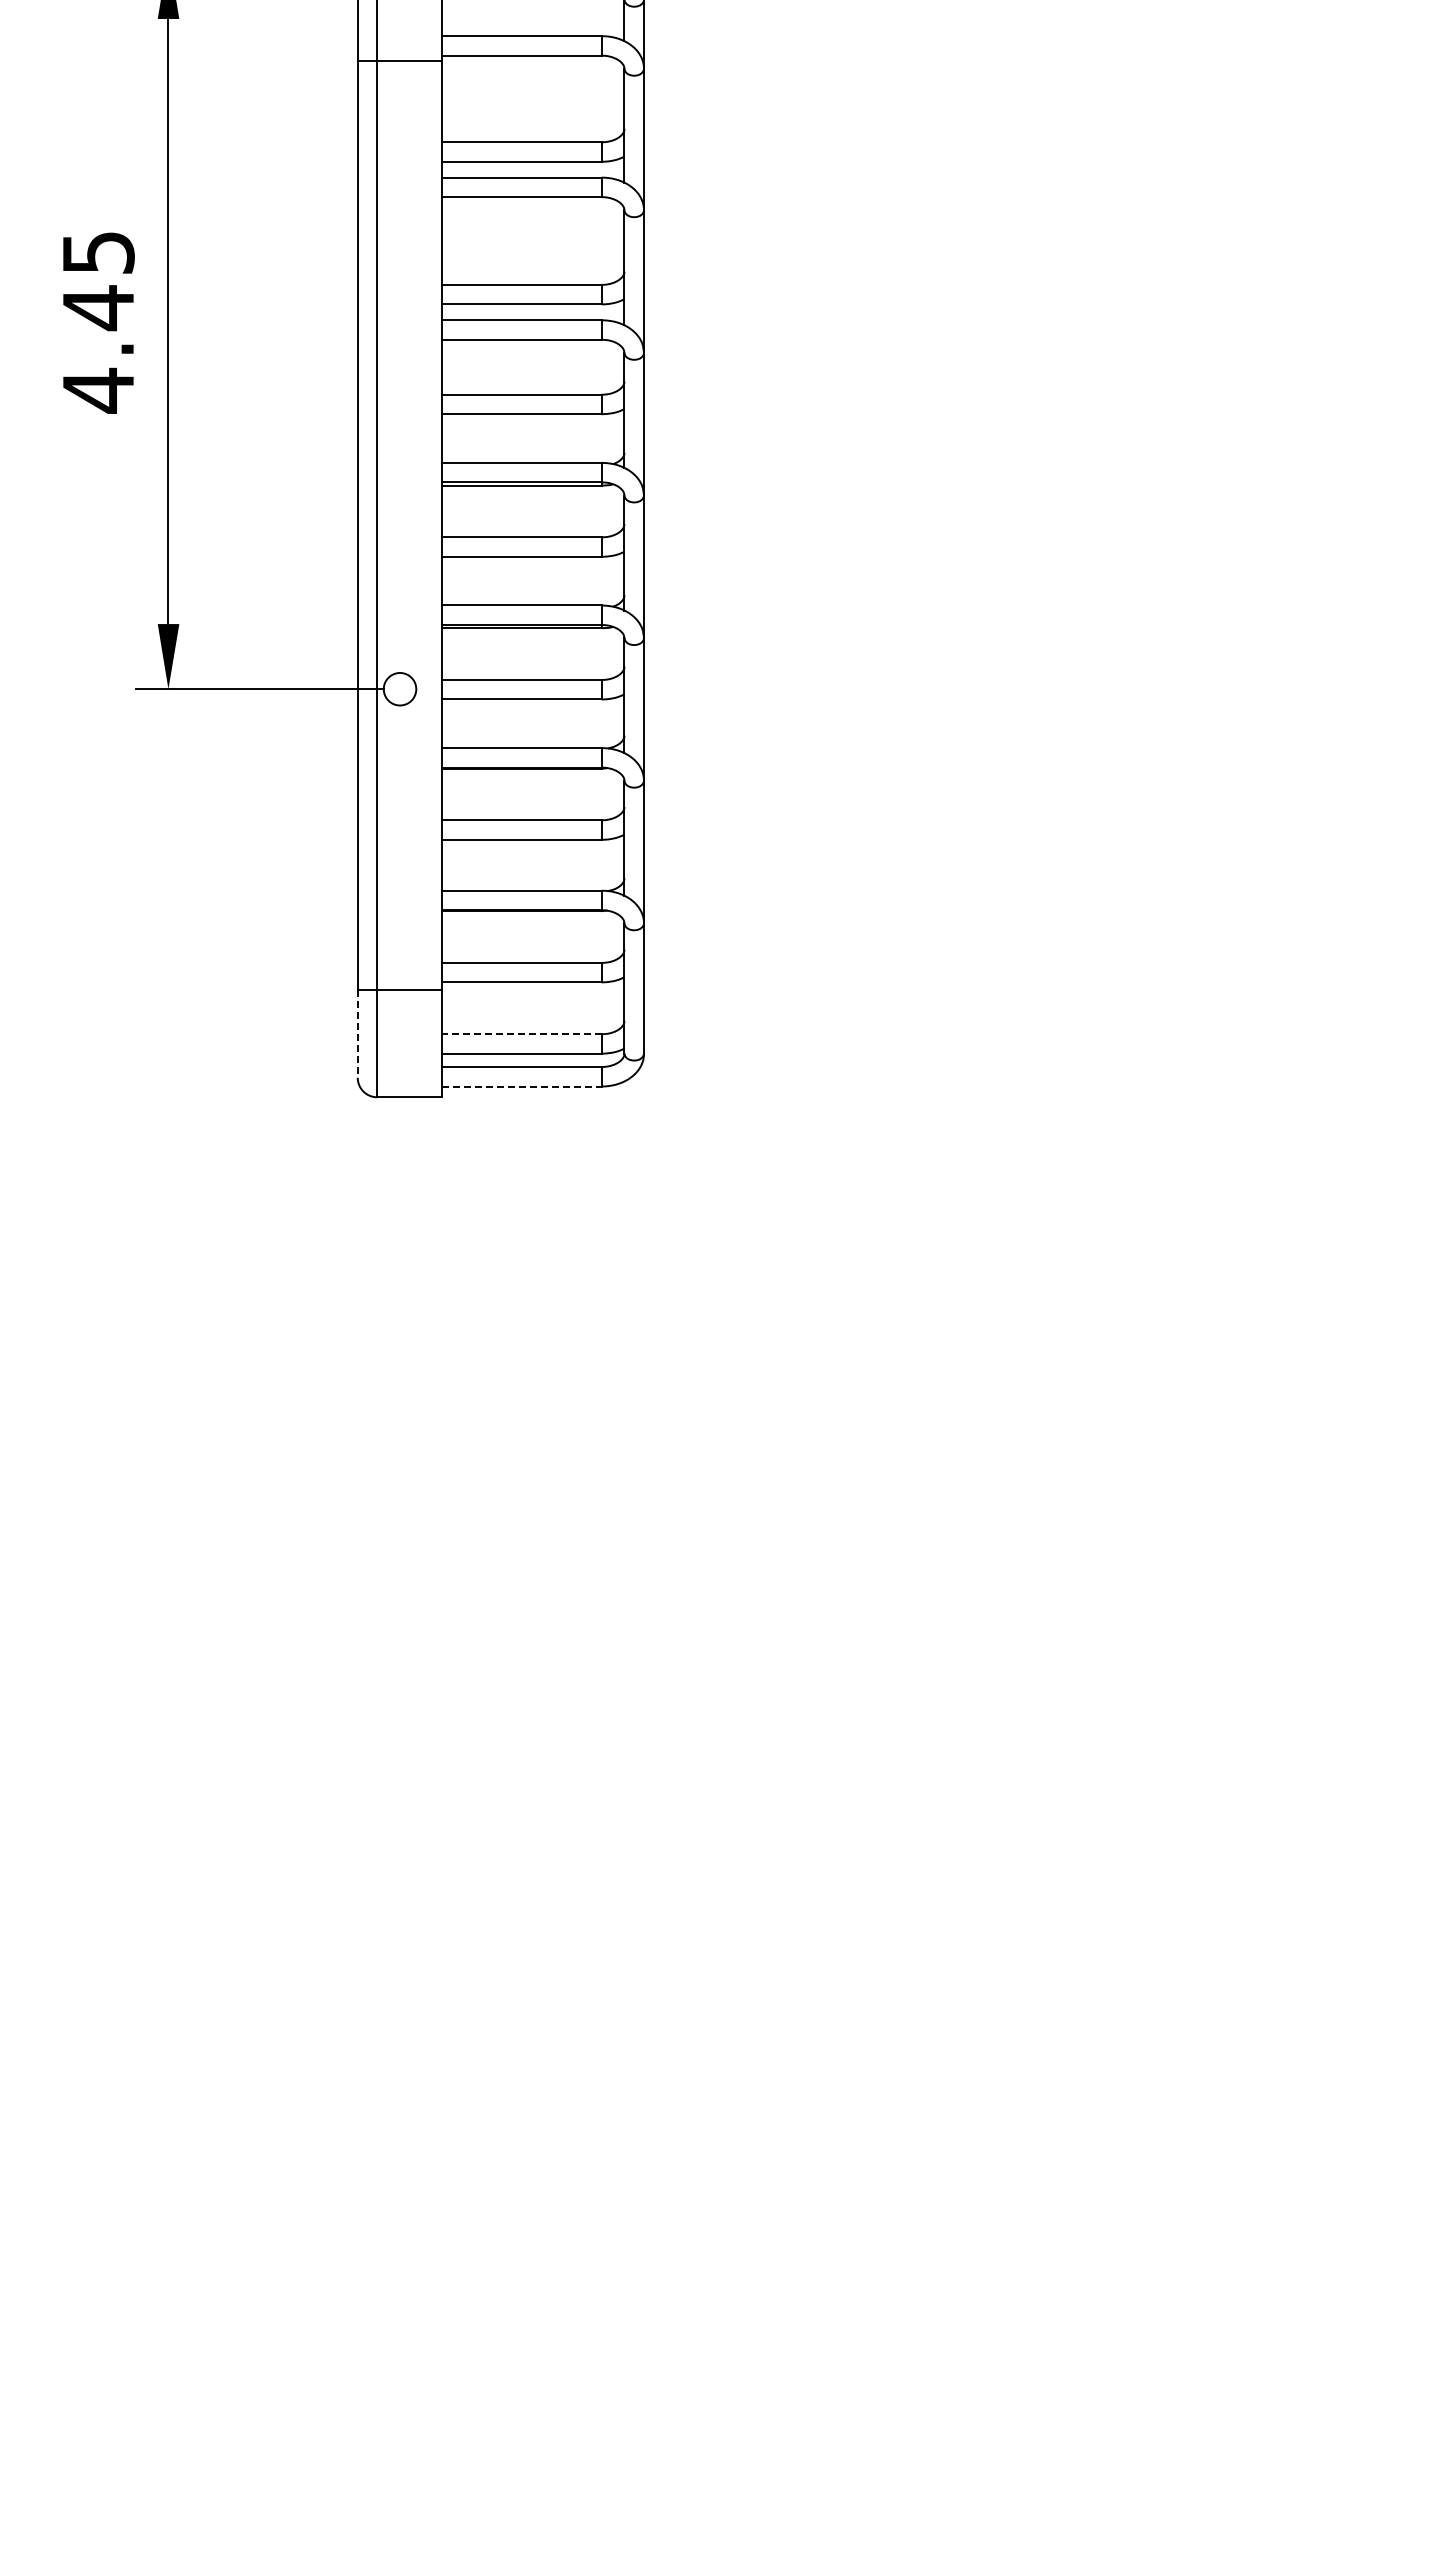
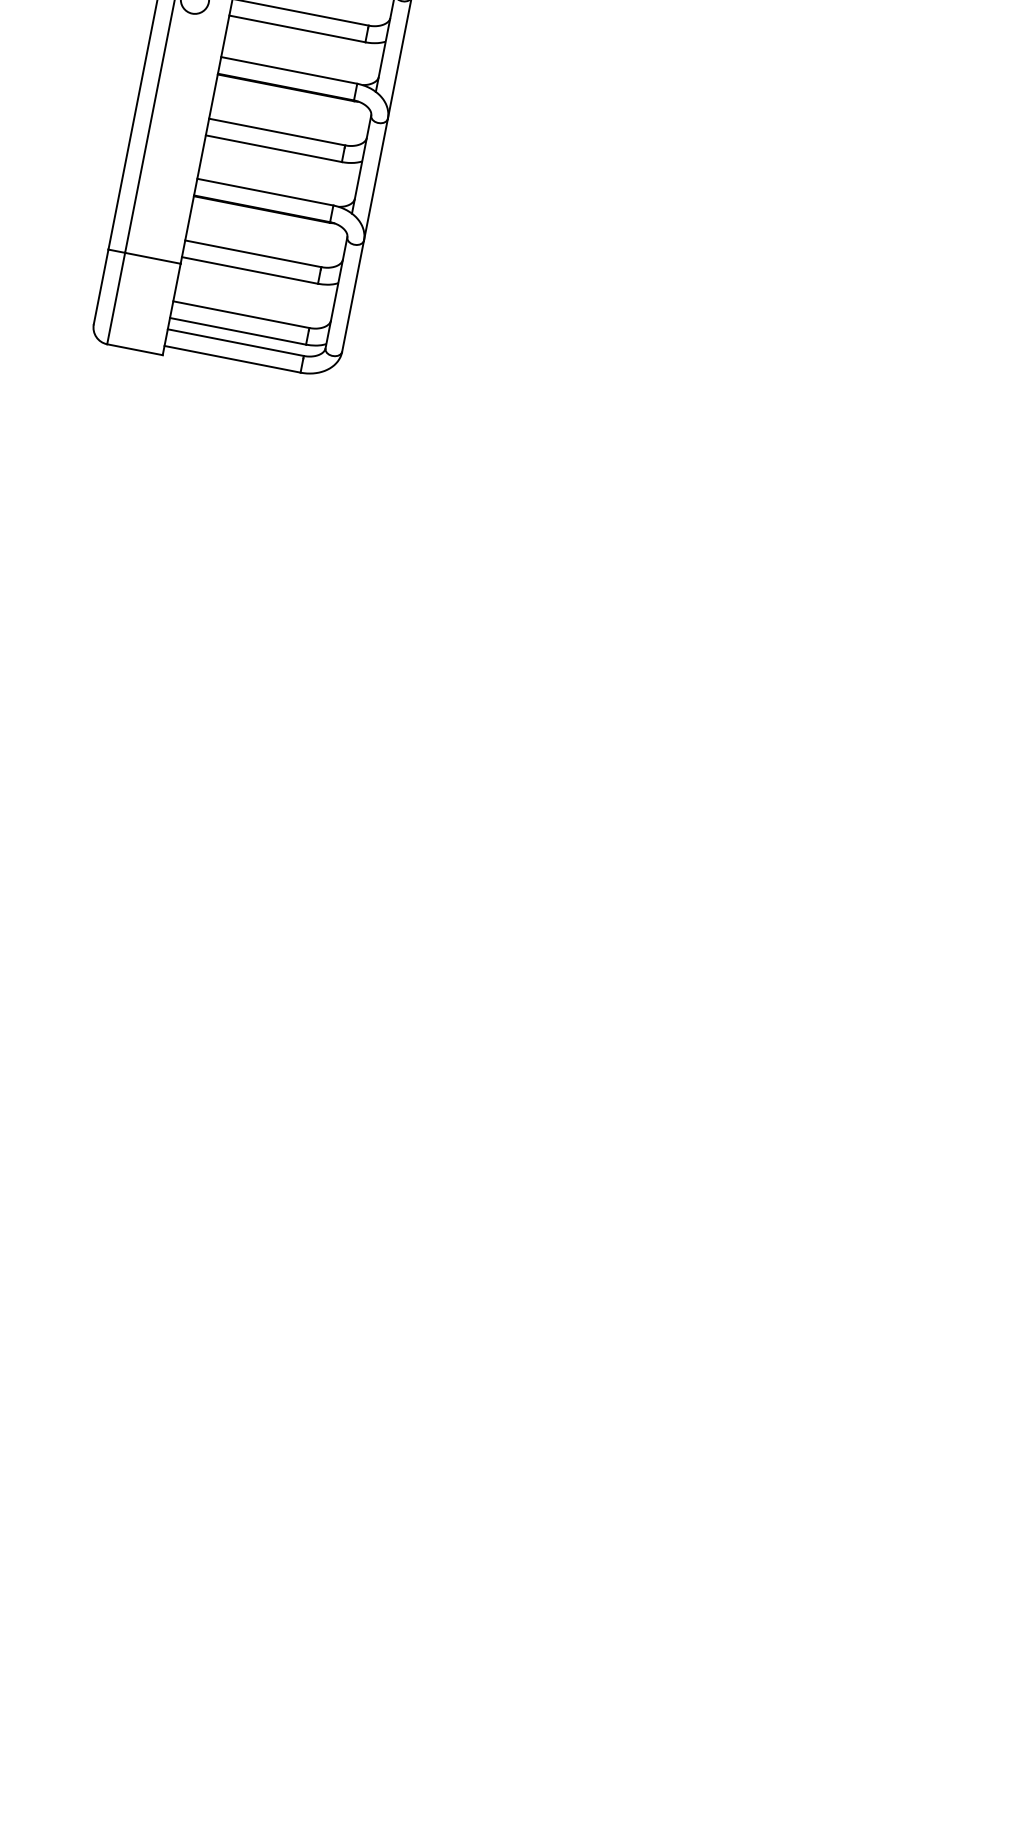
line: (357, 1034) -> (100, 287), dashed -> solid
line: (522, 1034) -> (241, 314), dashed -> solid
line: (522, 1086) -> (232, 359), dashed -> solid

